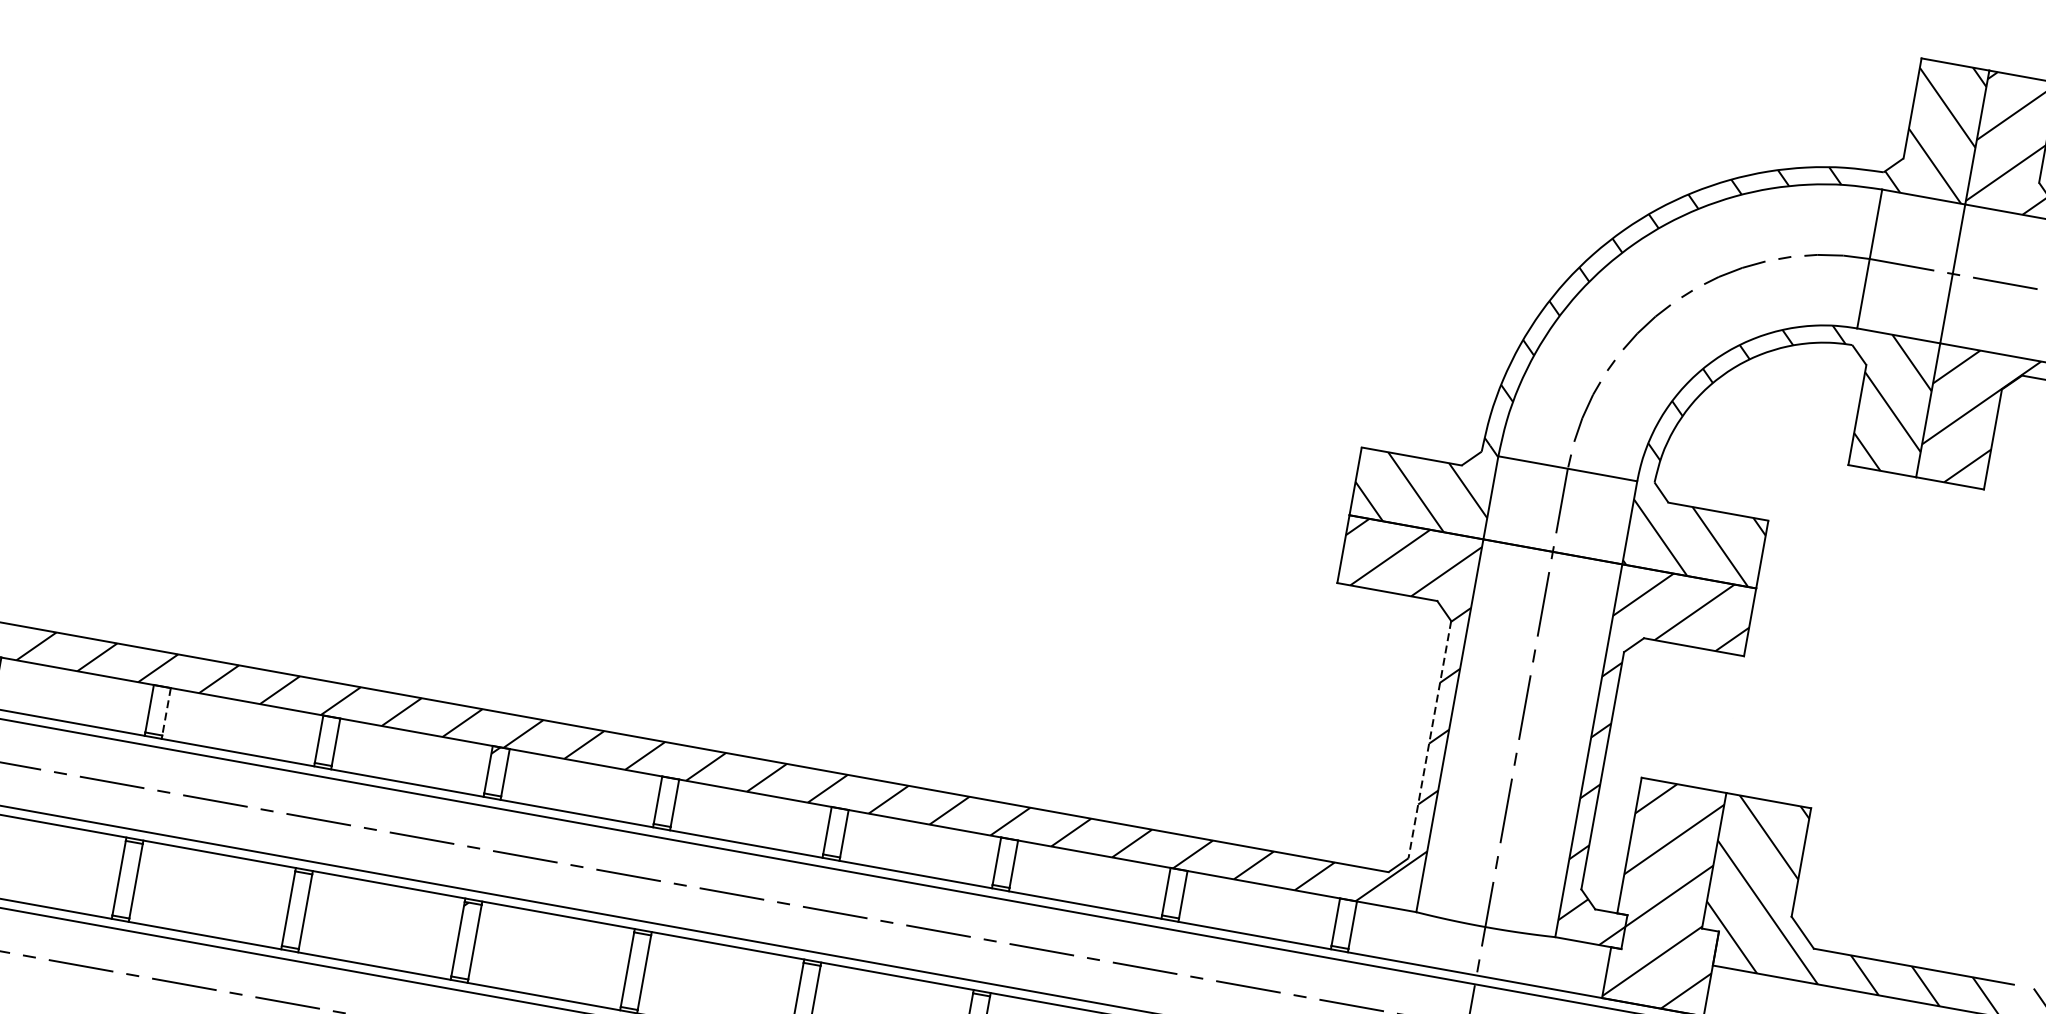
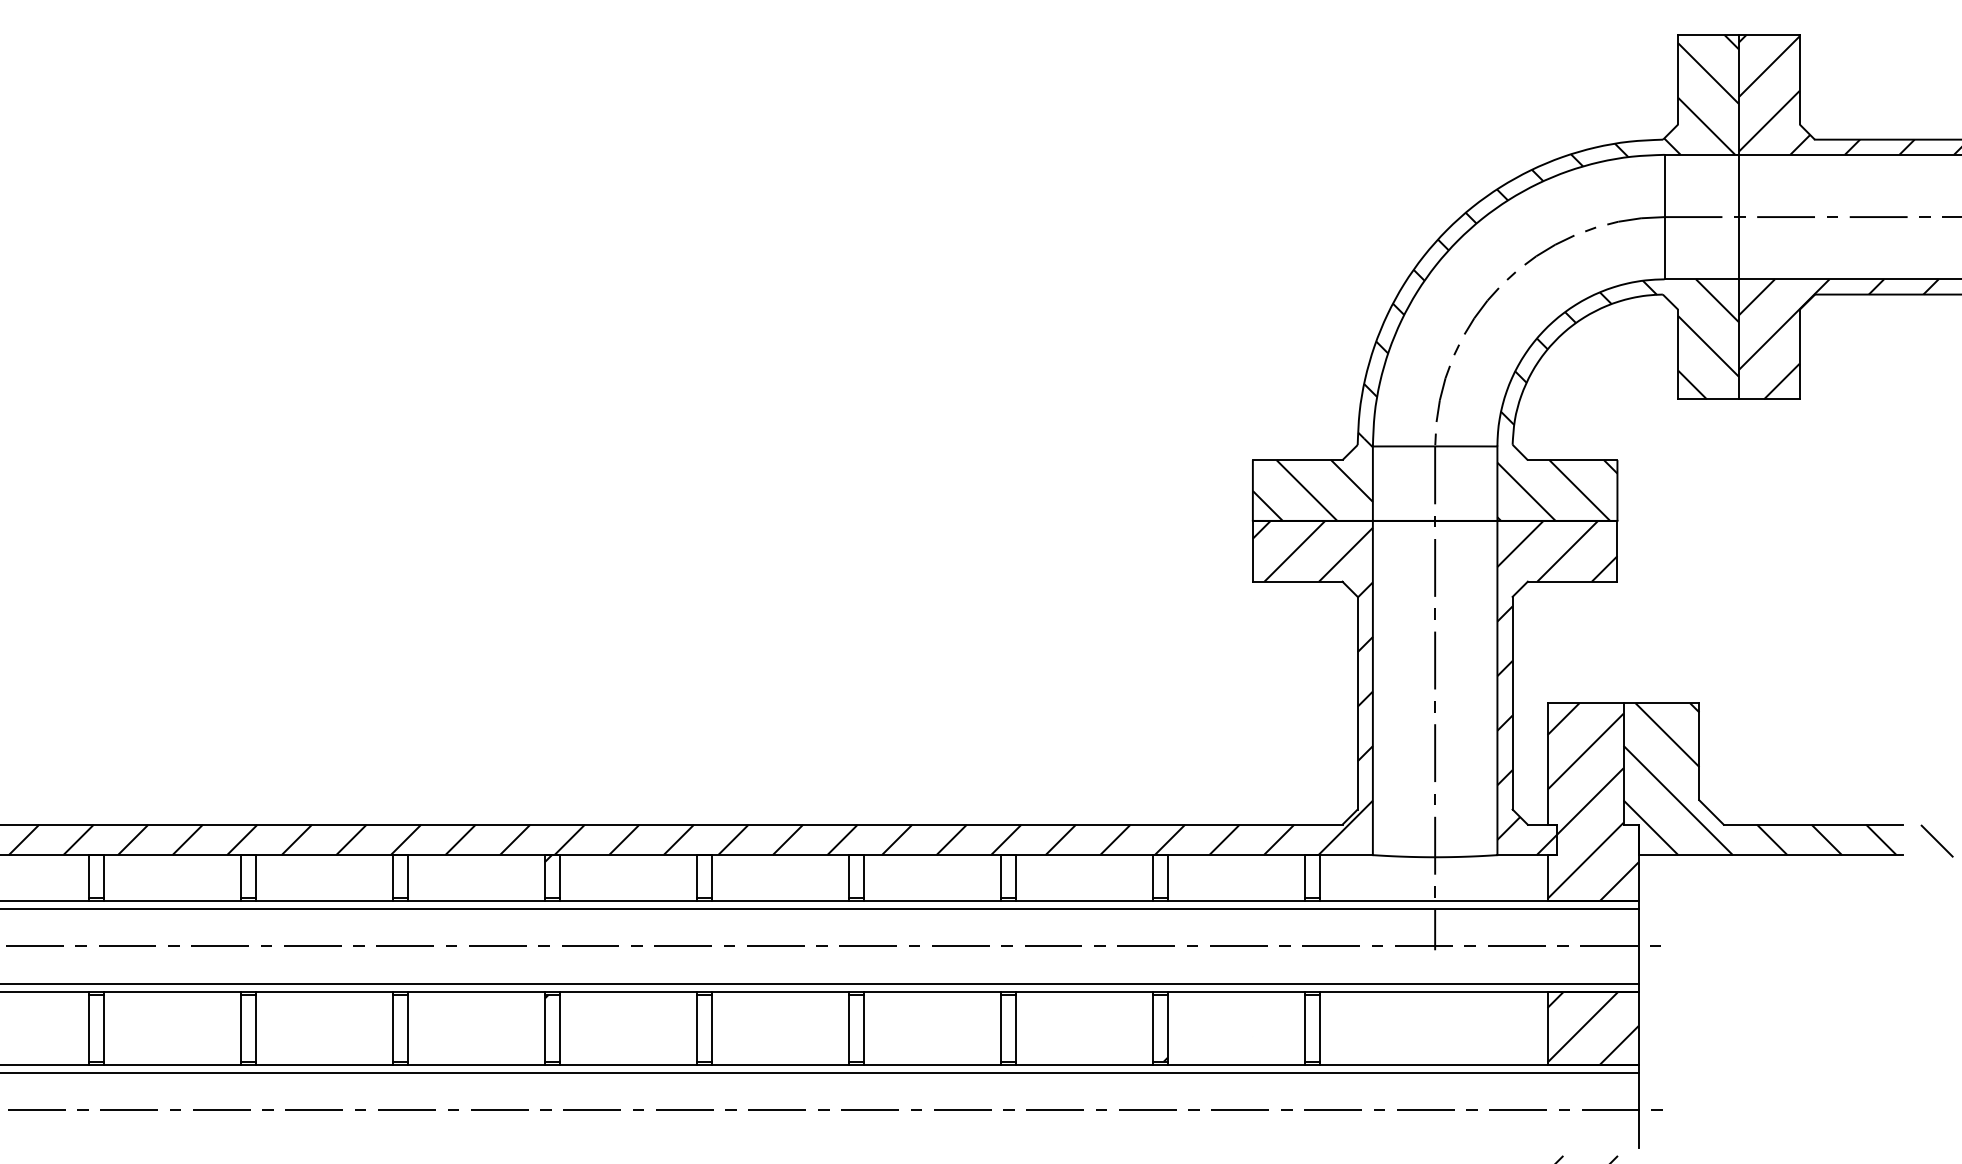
line: (166, 711) -> (256, 876), dashed -> solid
line: (1429, 739) -> (1357, 703), dashed -> solid

